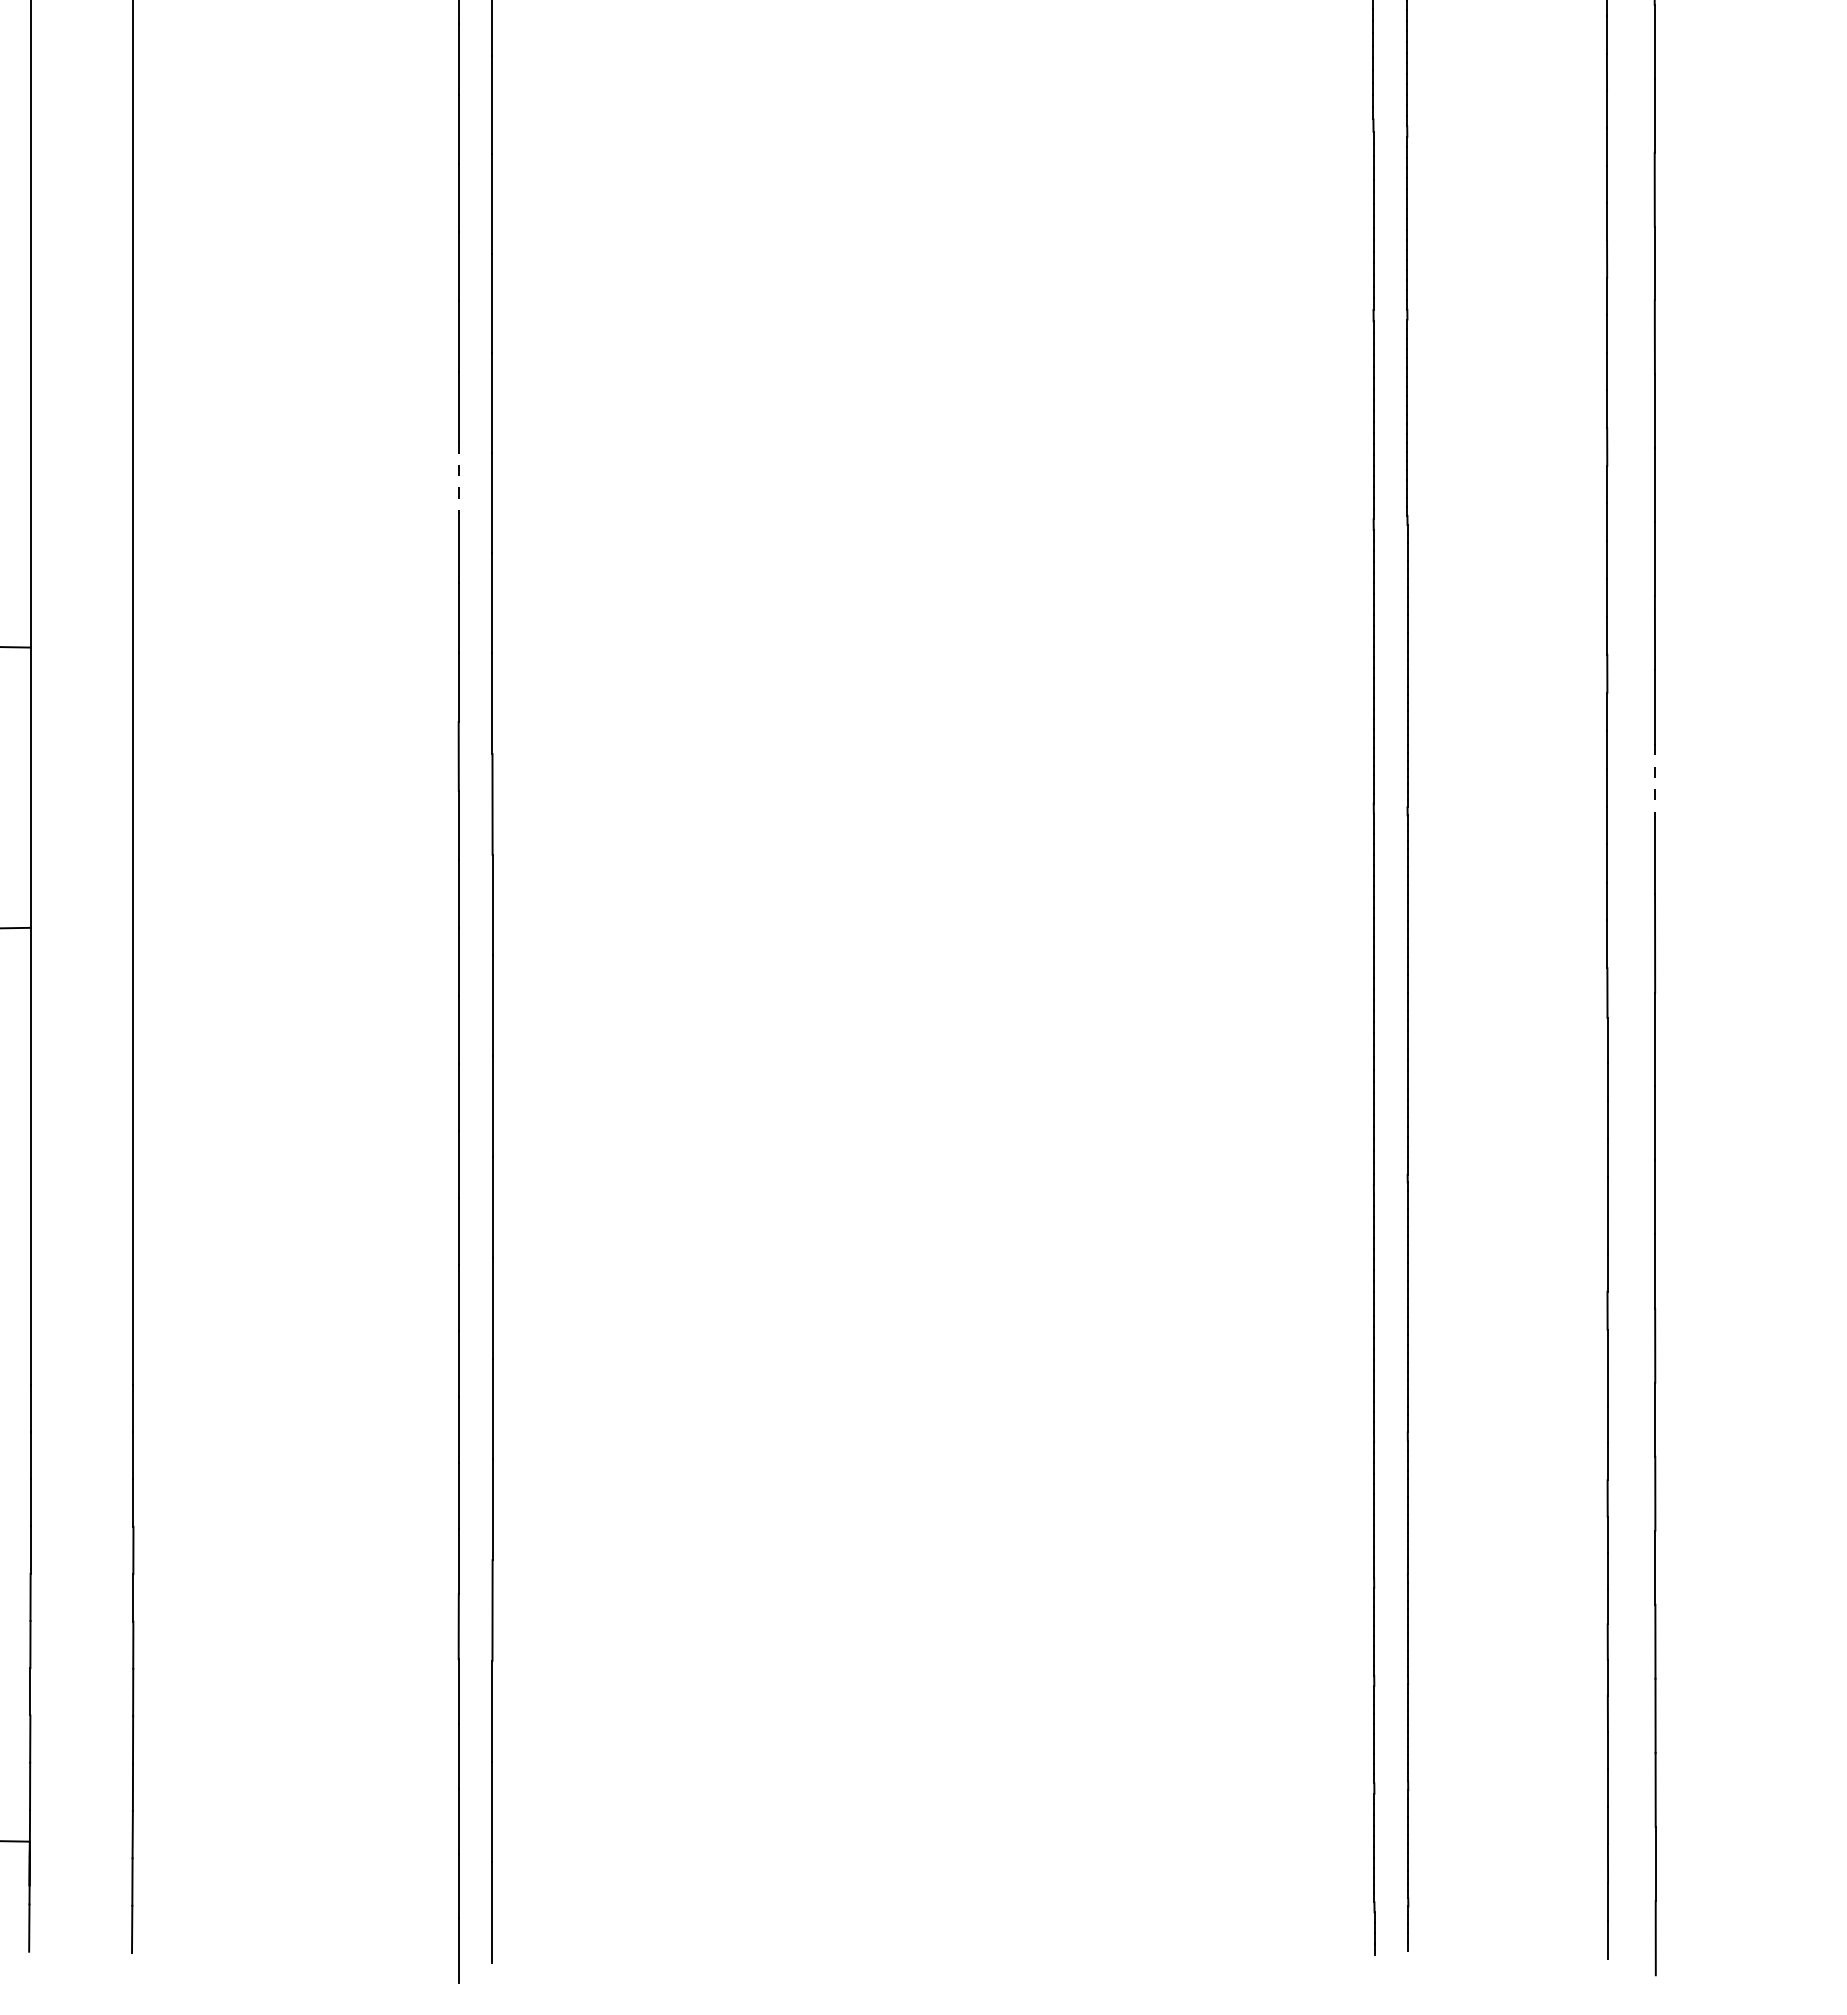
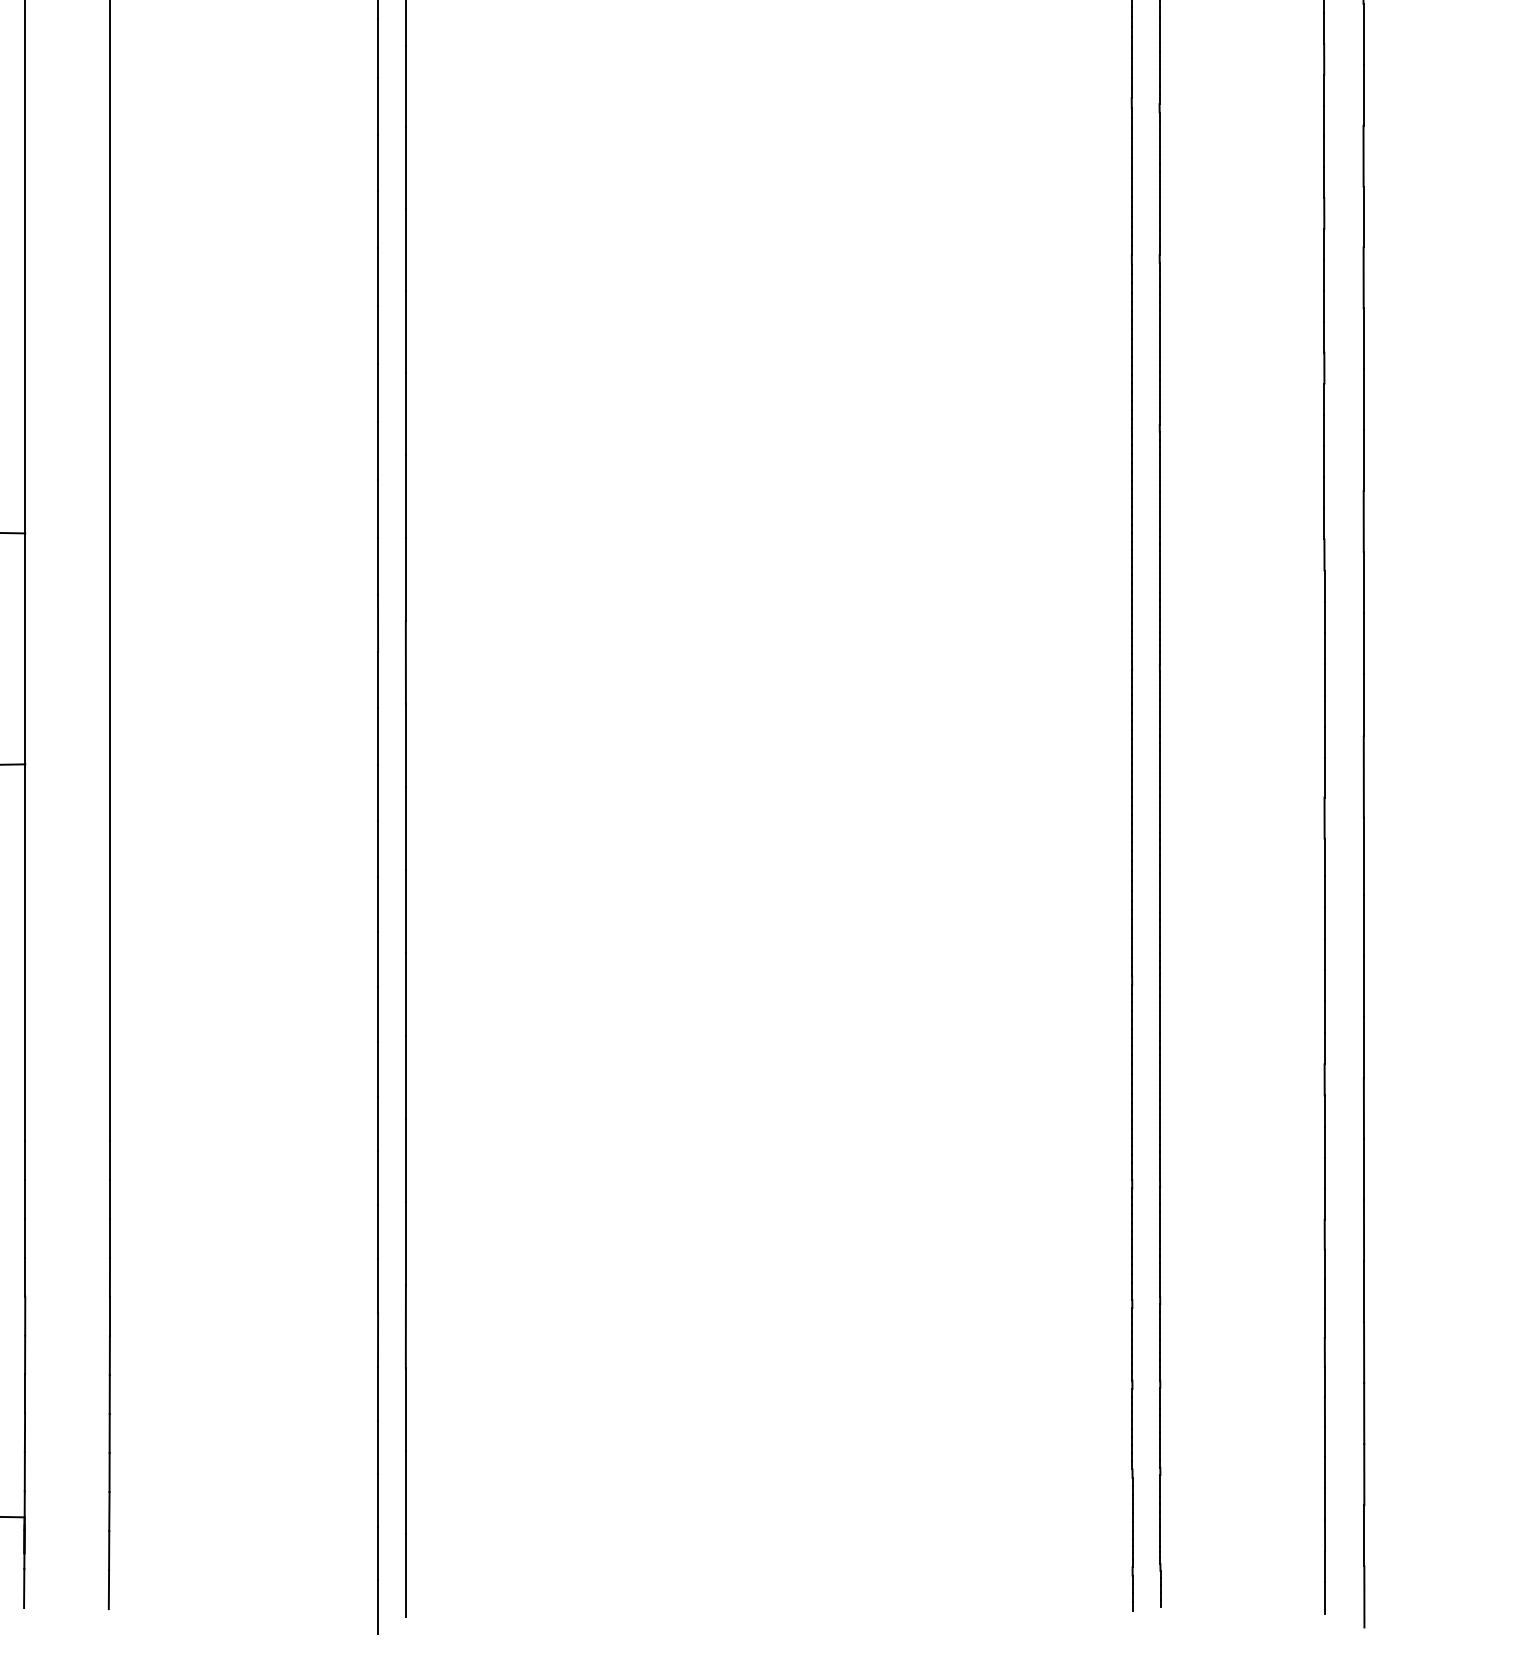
line: (458, 478) -> (377, 394), dashed -> solid
line: (1655, 780) -> (1364, 642), dashed -> solid

